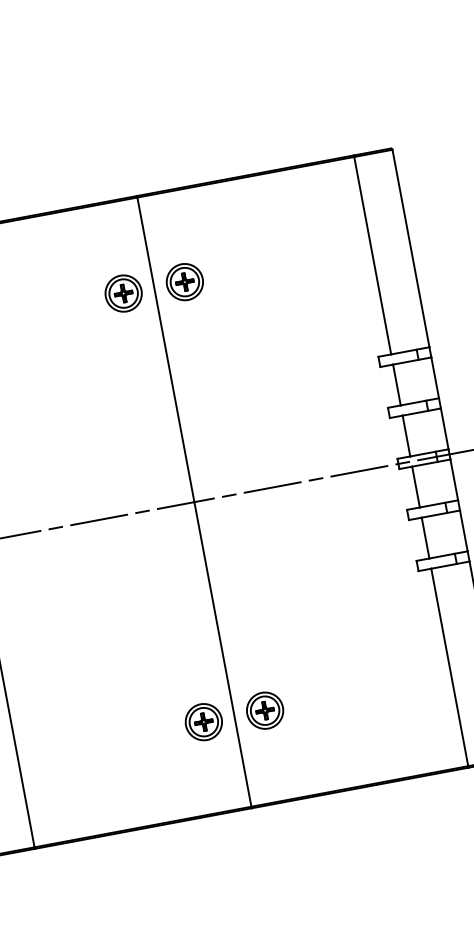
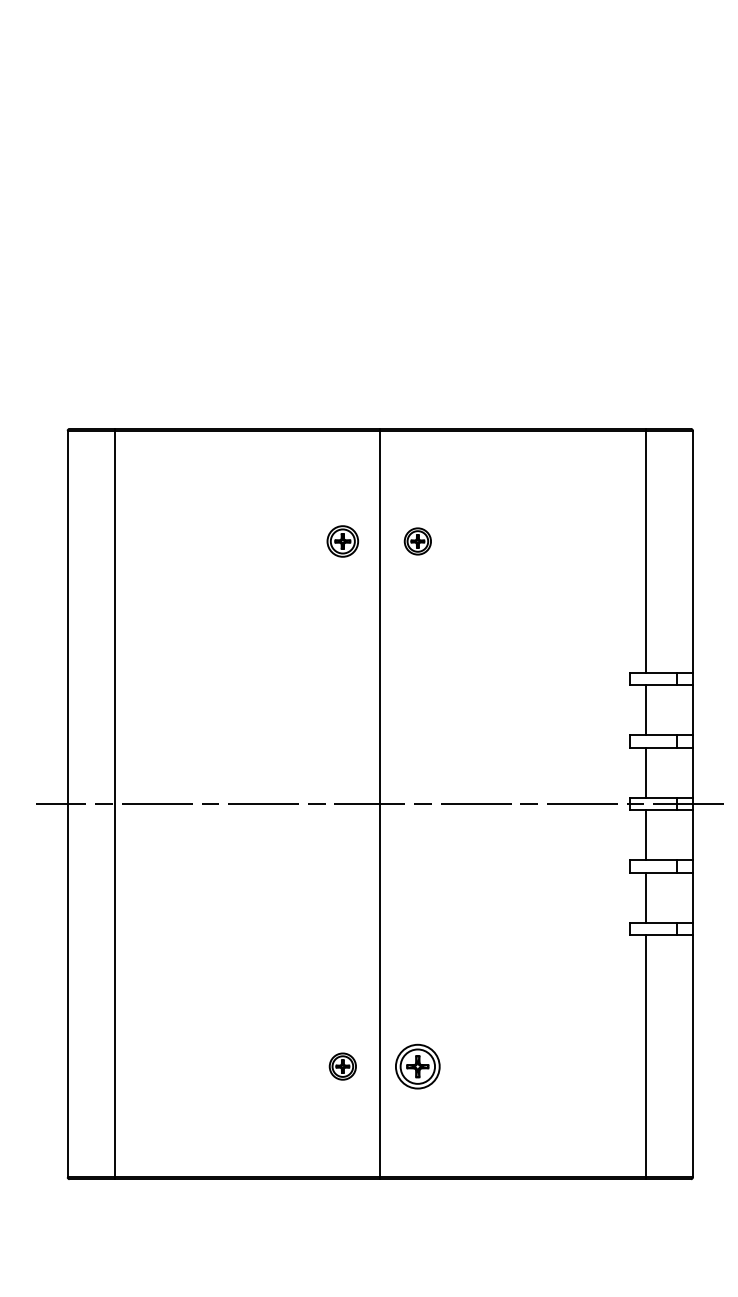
part: (184, 282) -> (417, 541), size x0.6
part: (123, 293) -> (342, 541), size x0.7
part: (203, 722) -> (342, 1066), size x0.6

